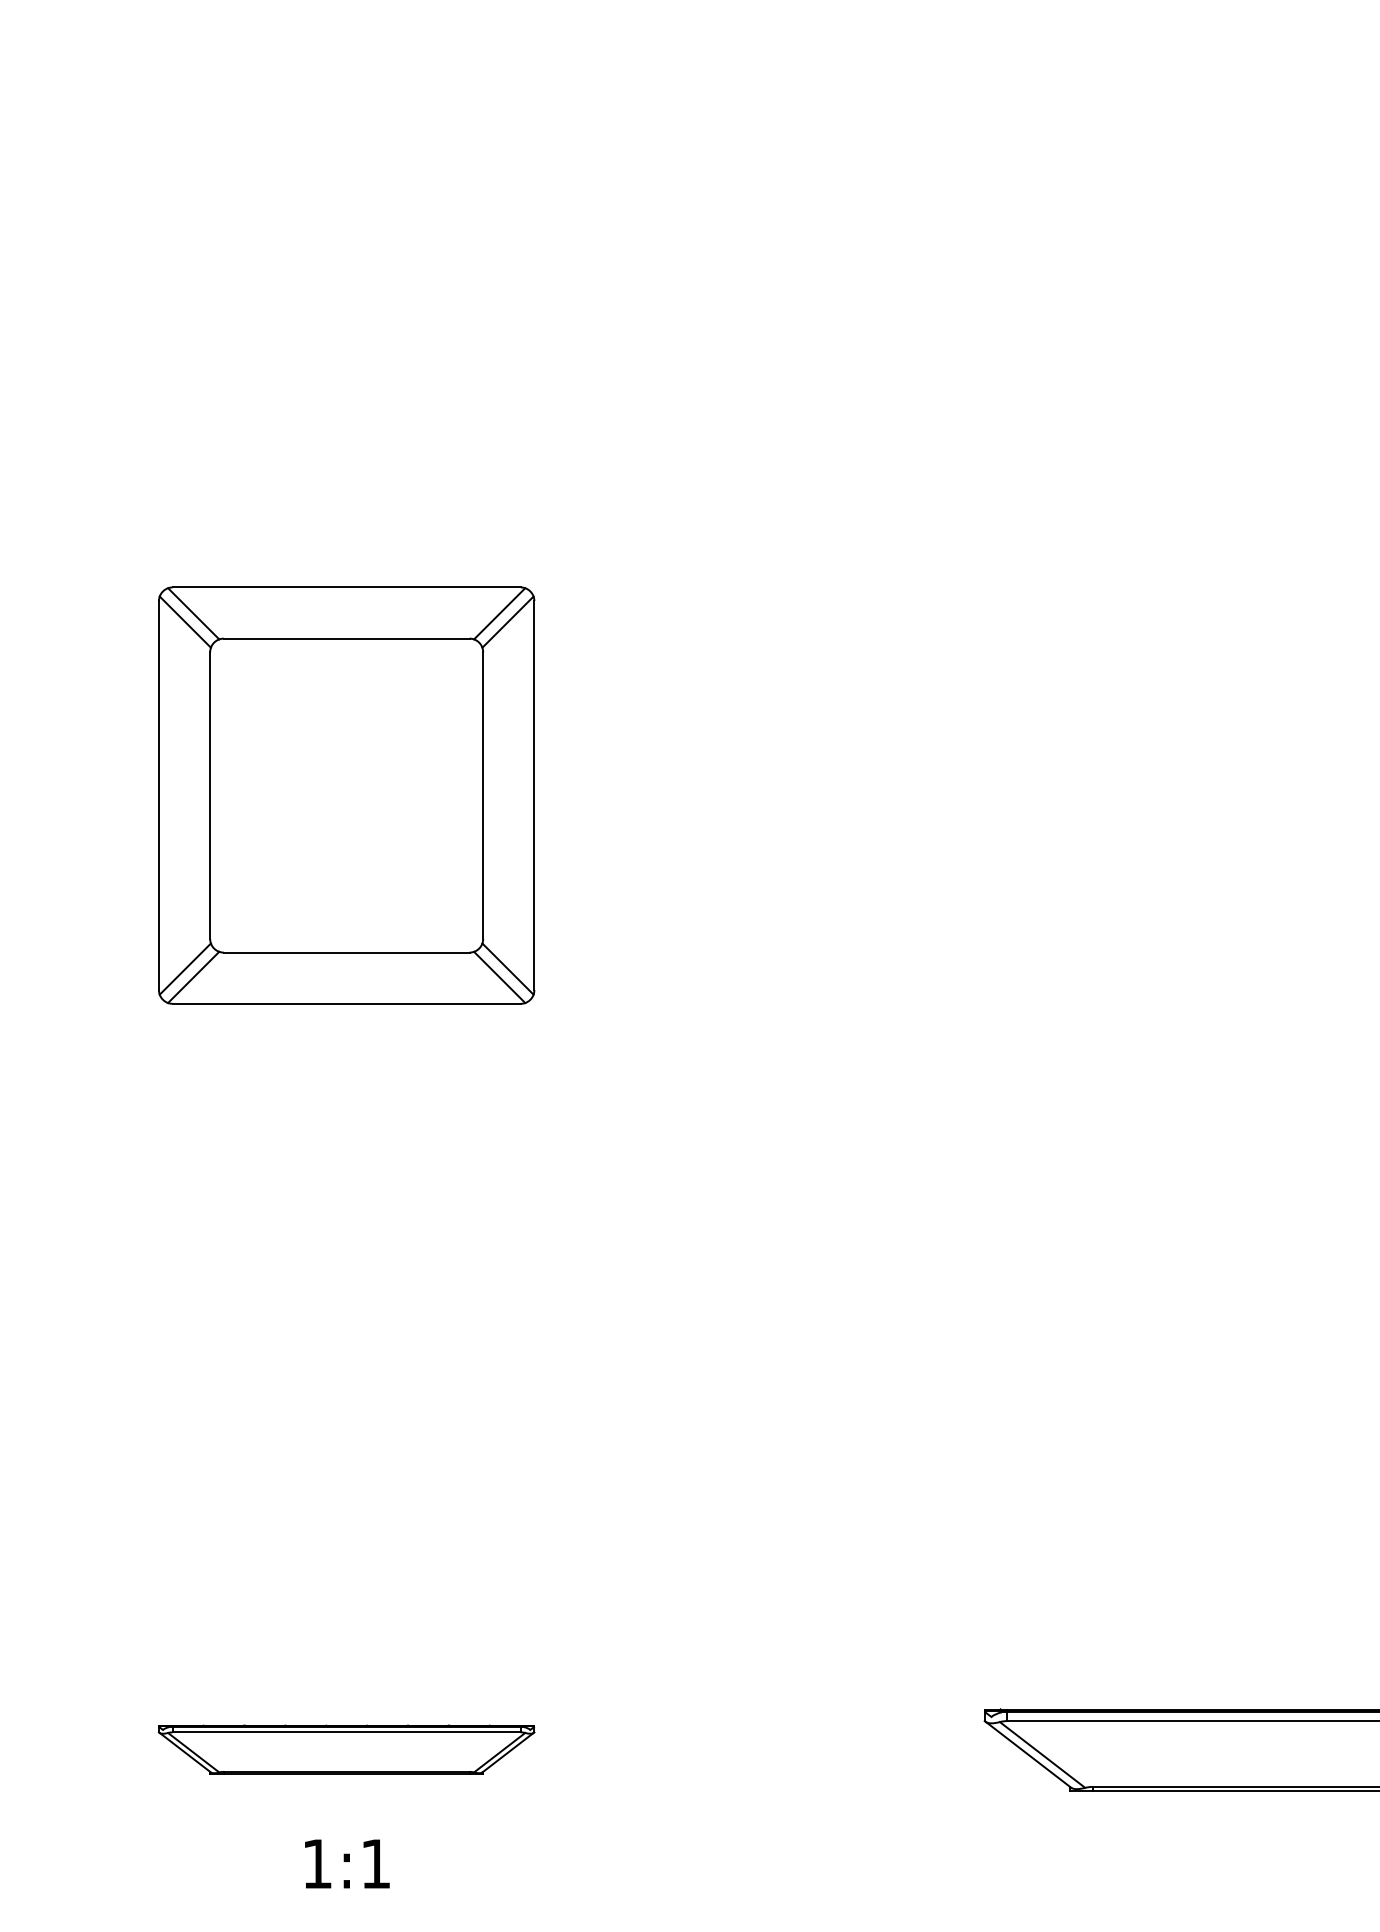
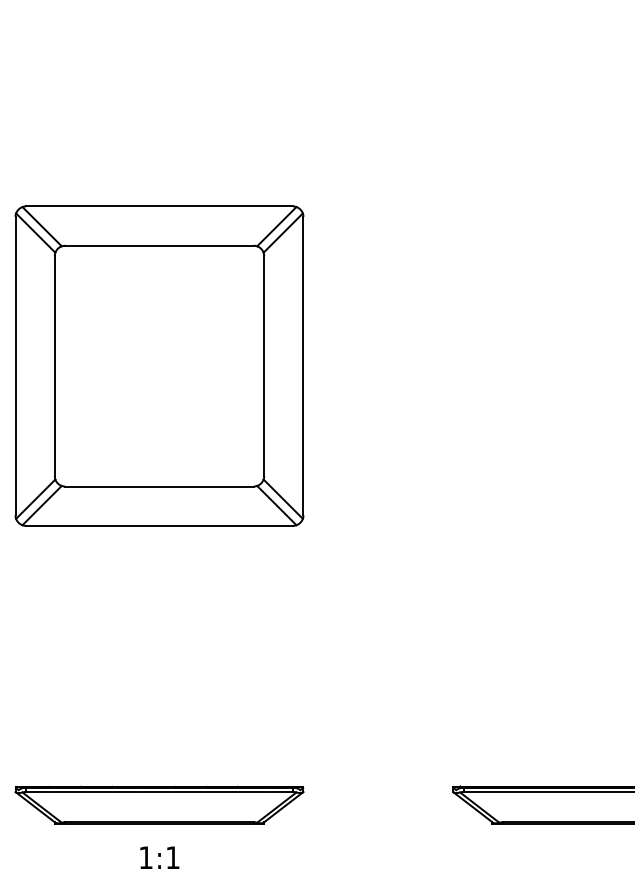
part: (346, 794) -> (159, 365), size x1.67
part: (346, 1748) -> (159, 804), size x1.67

